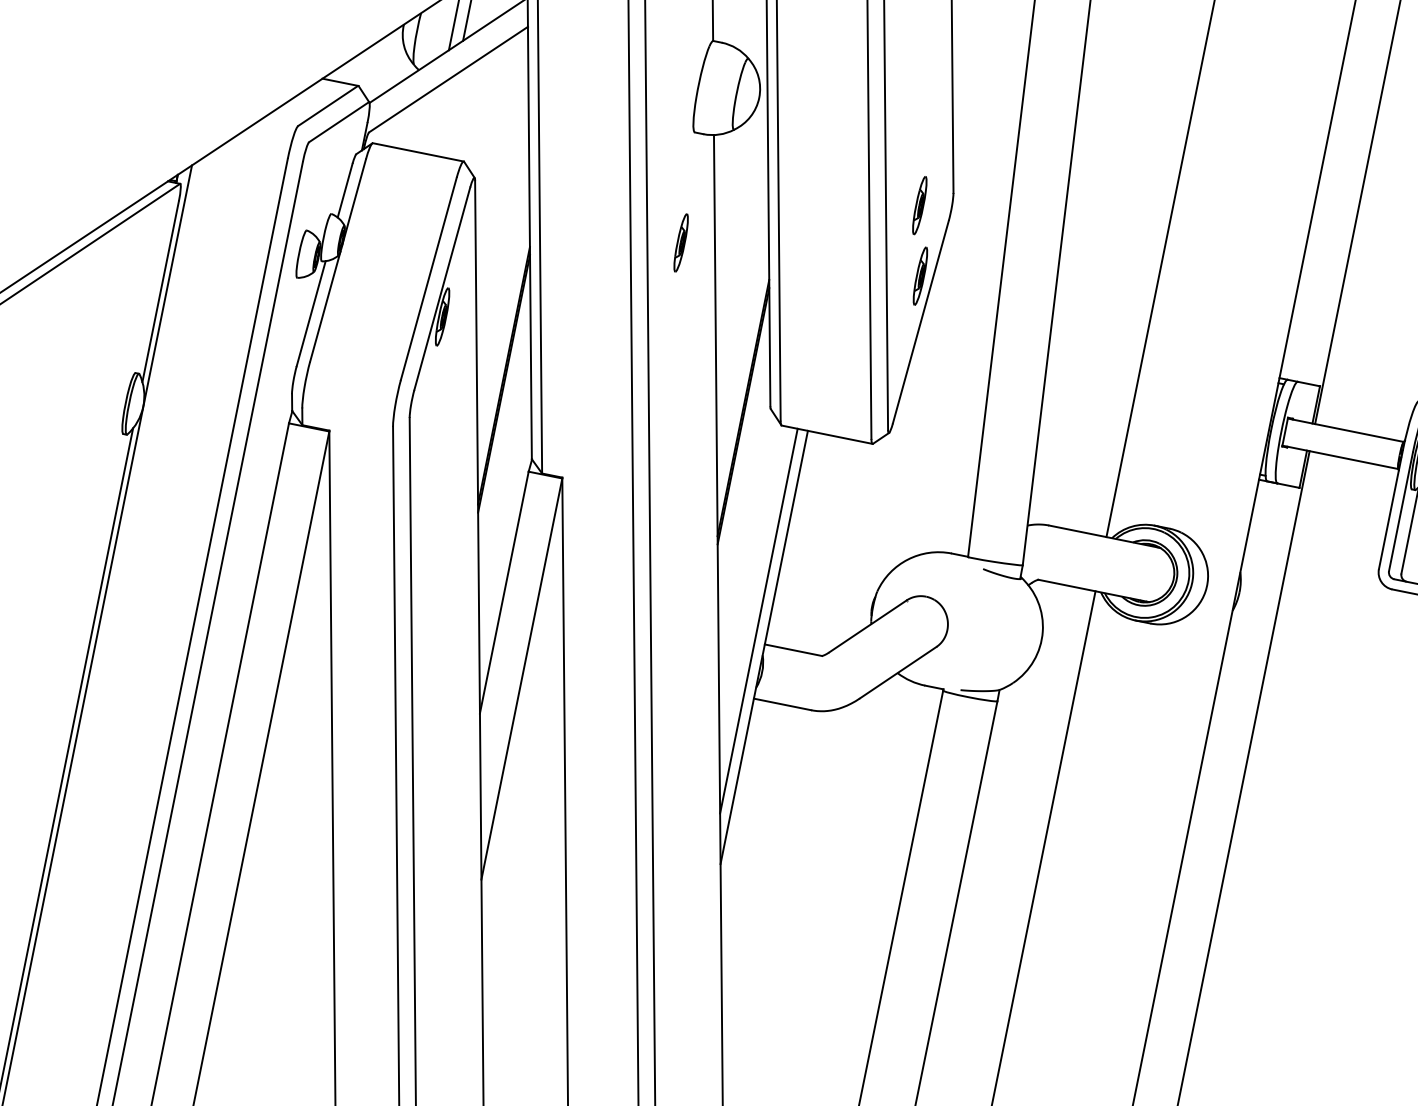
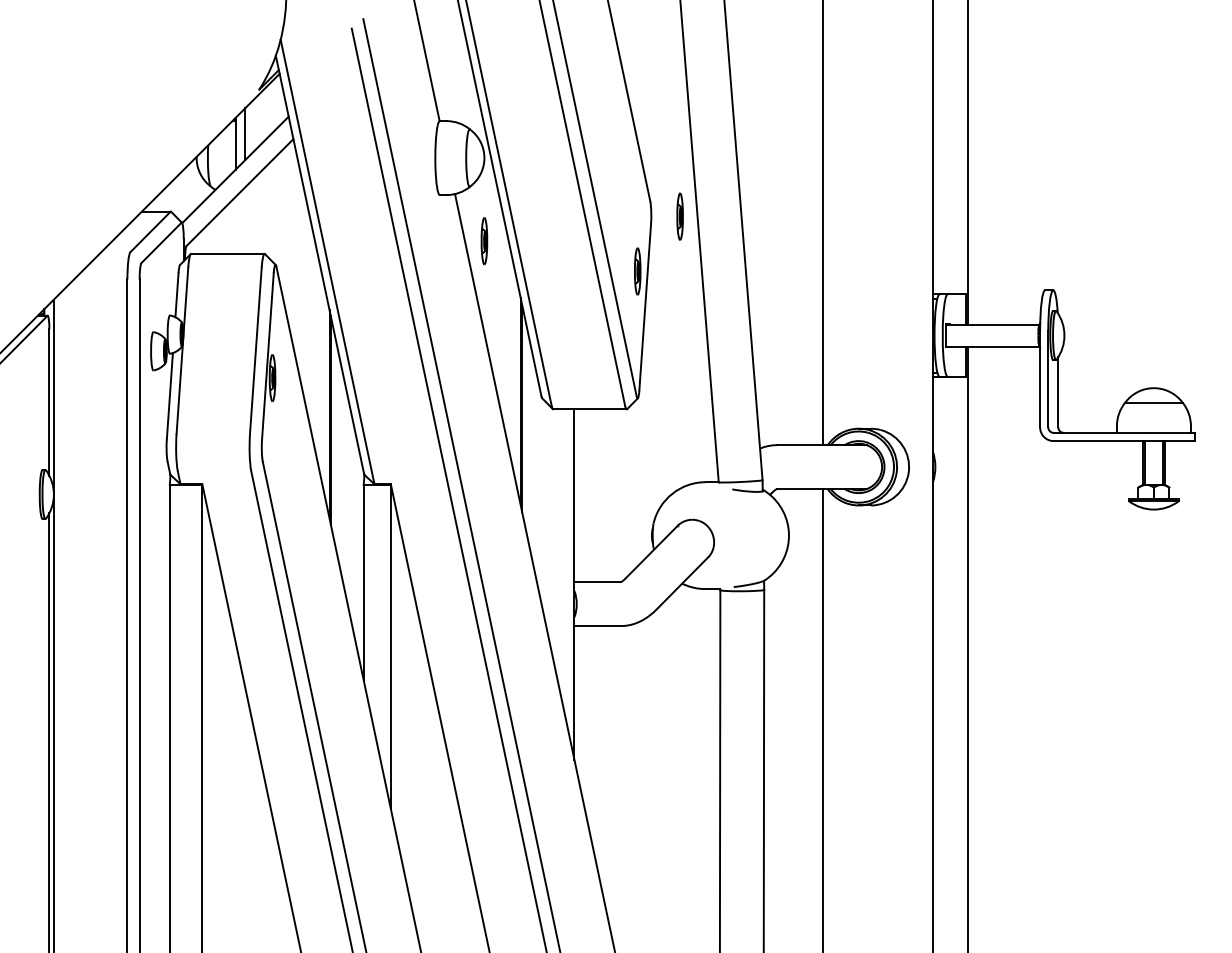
part: (919, 205) -> (679, 216), moved
part: (681, 243) -> (484, 241), moved
line: (759, 620) -> (566, 564), removed

